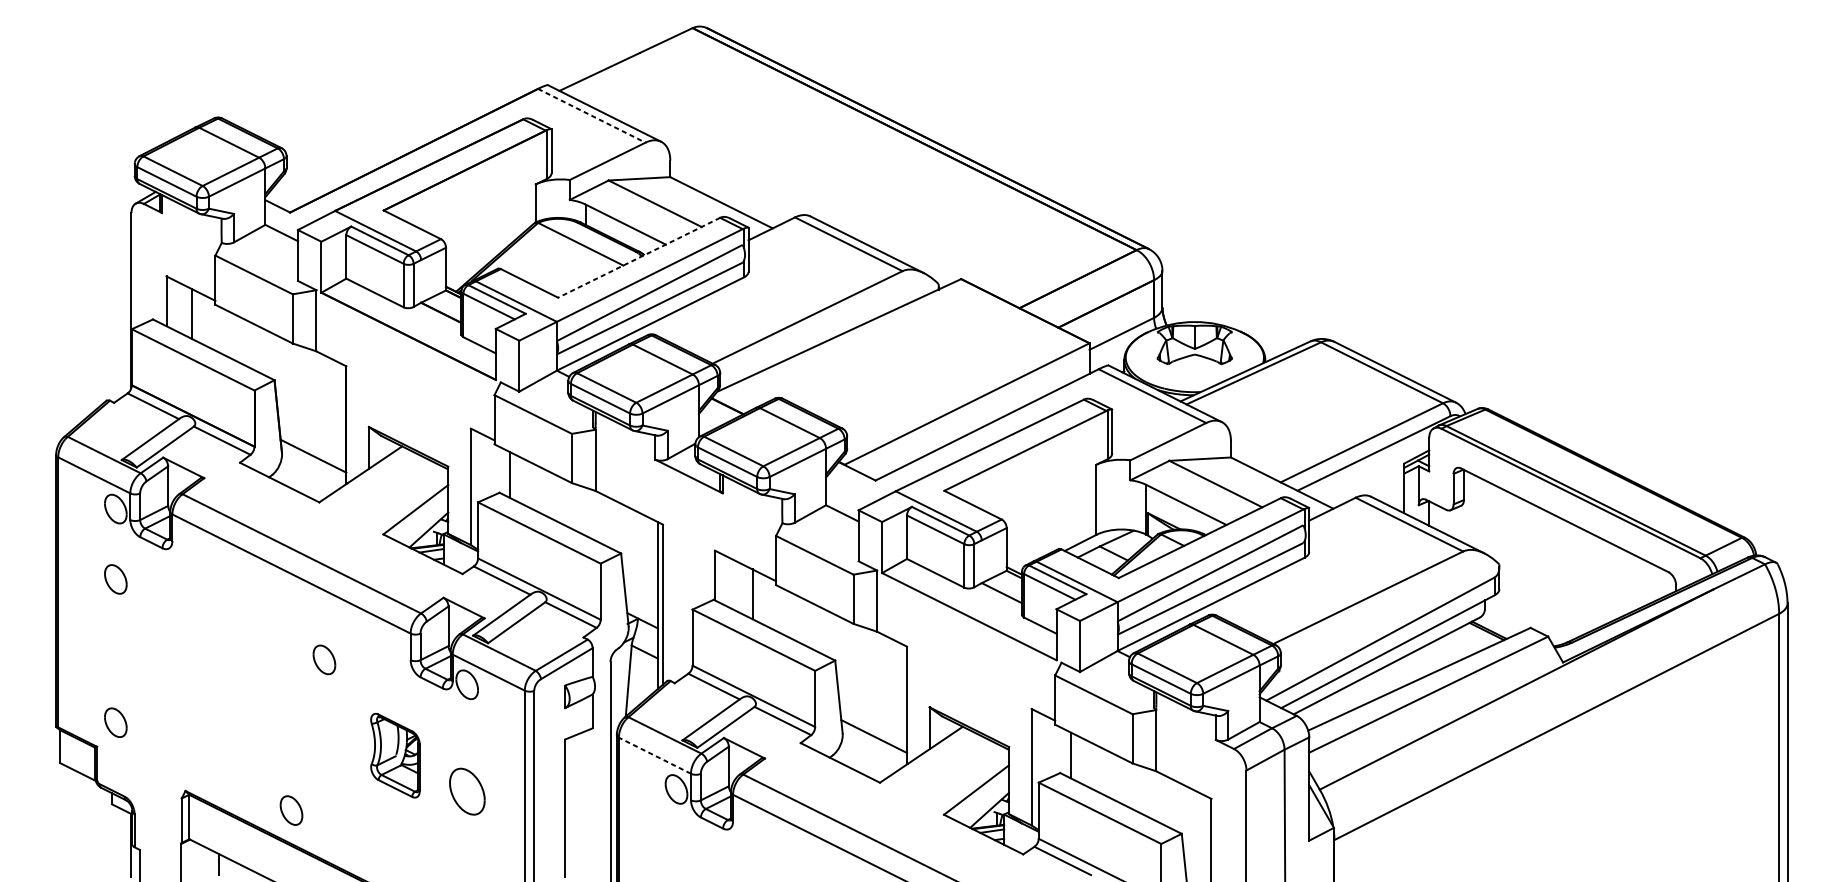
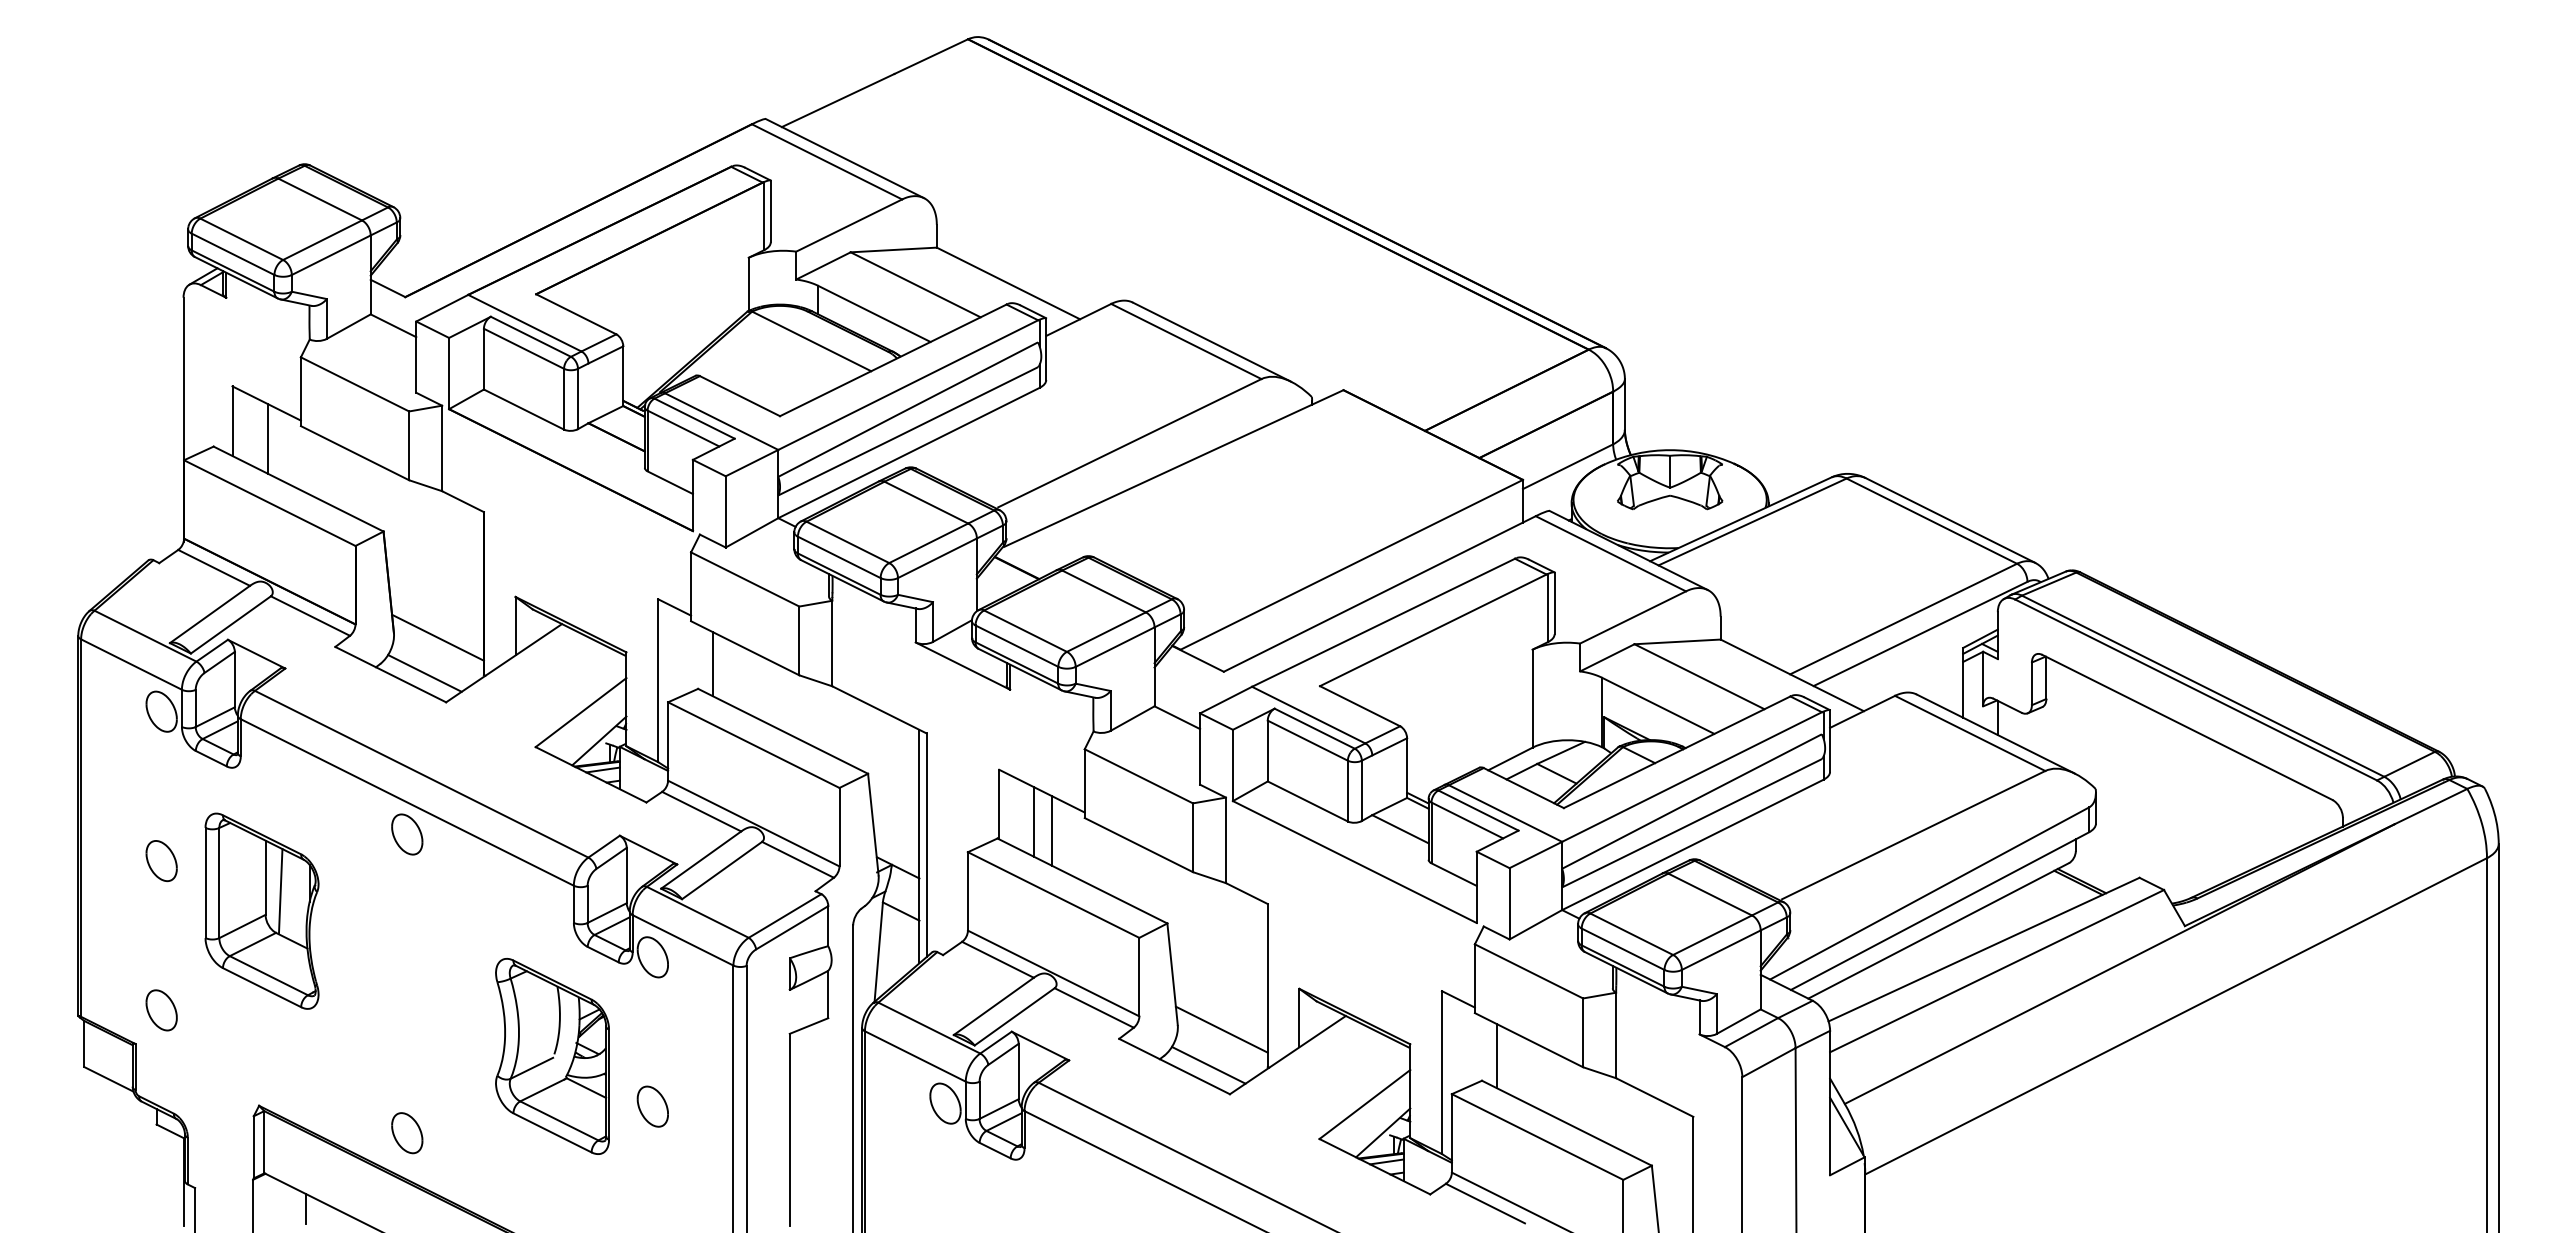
line: (592, 116) -> (827, 162), dashed -> solid
line: (638, 257) -> (892, 360), dashed -> solid
line: (303, 481) -> (424, 673), added
part: (115, 579) -> (161, 861), moved
line: (739, 587) -> (1033, 821), added
part: (187, 651) -> (261, 910), added
part: (324, 659) -> (407, 834), moved
part: (395, 755) -> (552, 1056), size x1.67
line: (654, 755) -> (914, 1056), dashed -> solid
line: (864, 761) -> (1208, 1064), added
part: (466, 791) -> (652, 1106), size x0.62

